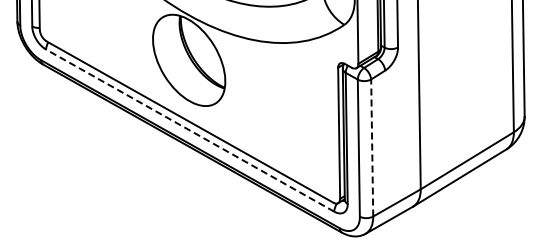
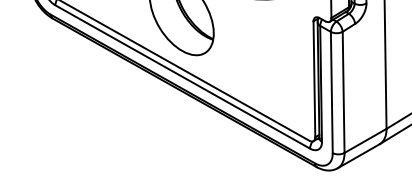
line: (189, 130) -> (182, 76), dashed -> solid
line: (372, 148) -> (343, 92), dashed -> solid

